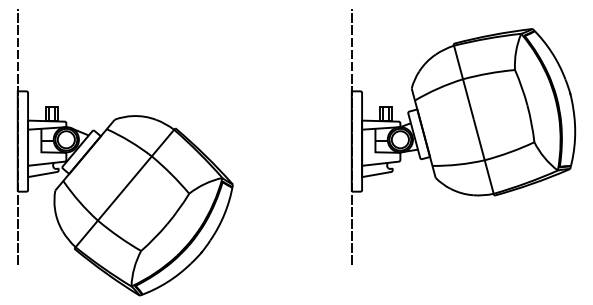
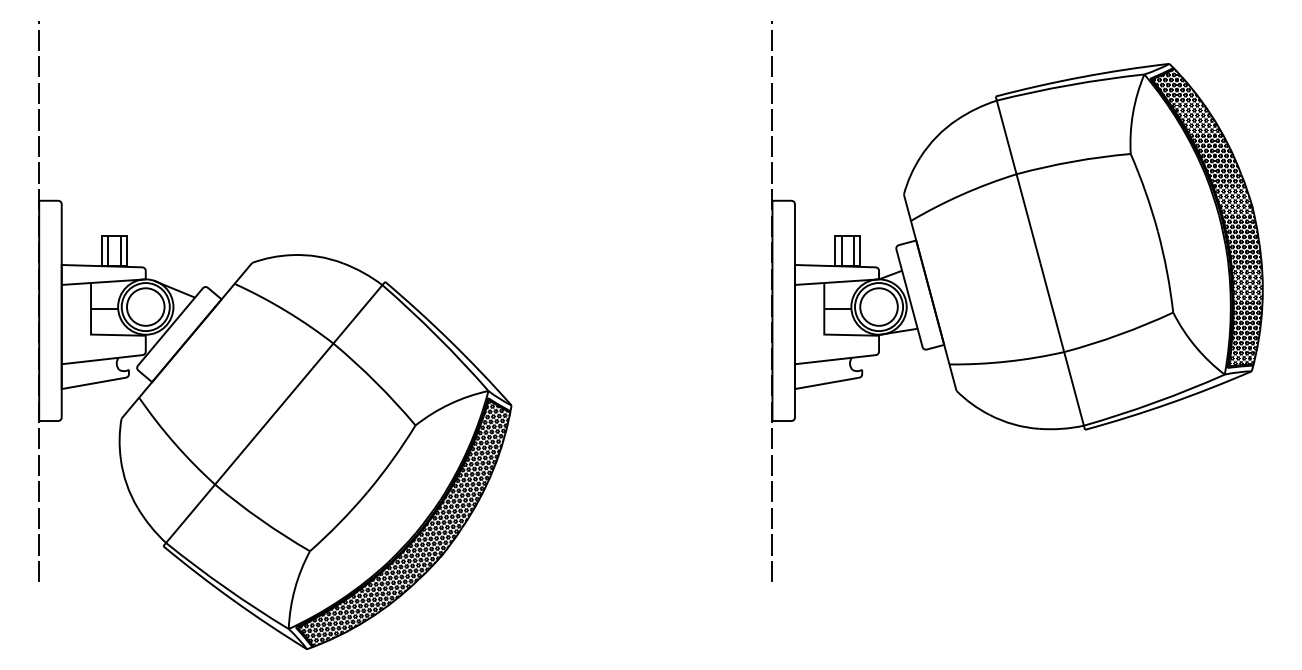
hatch: (549, 98) -> (1206, 216), added
hatch: (184, 238) -> (405, 523), added

